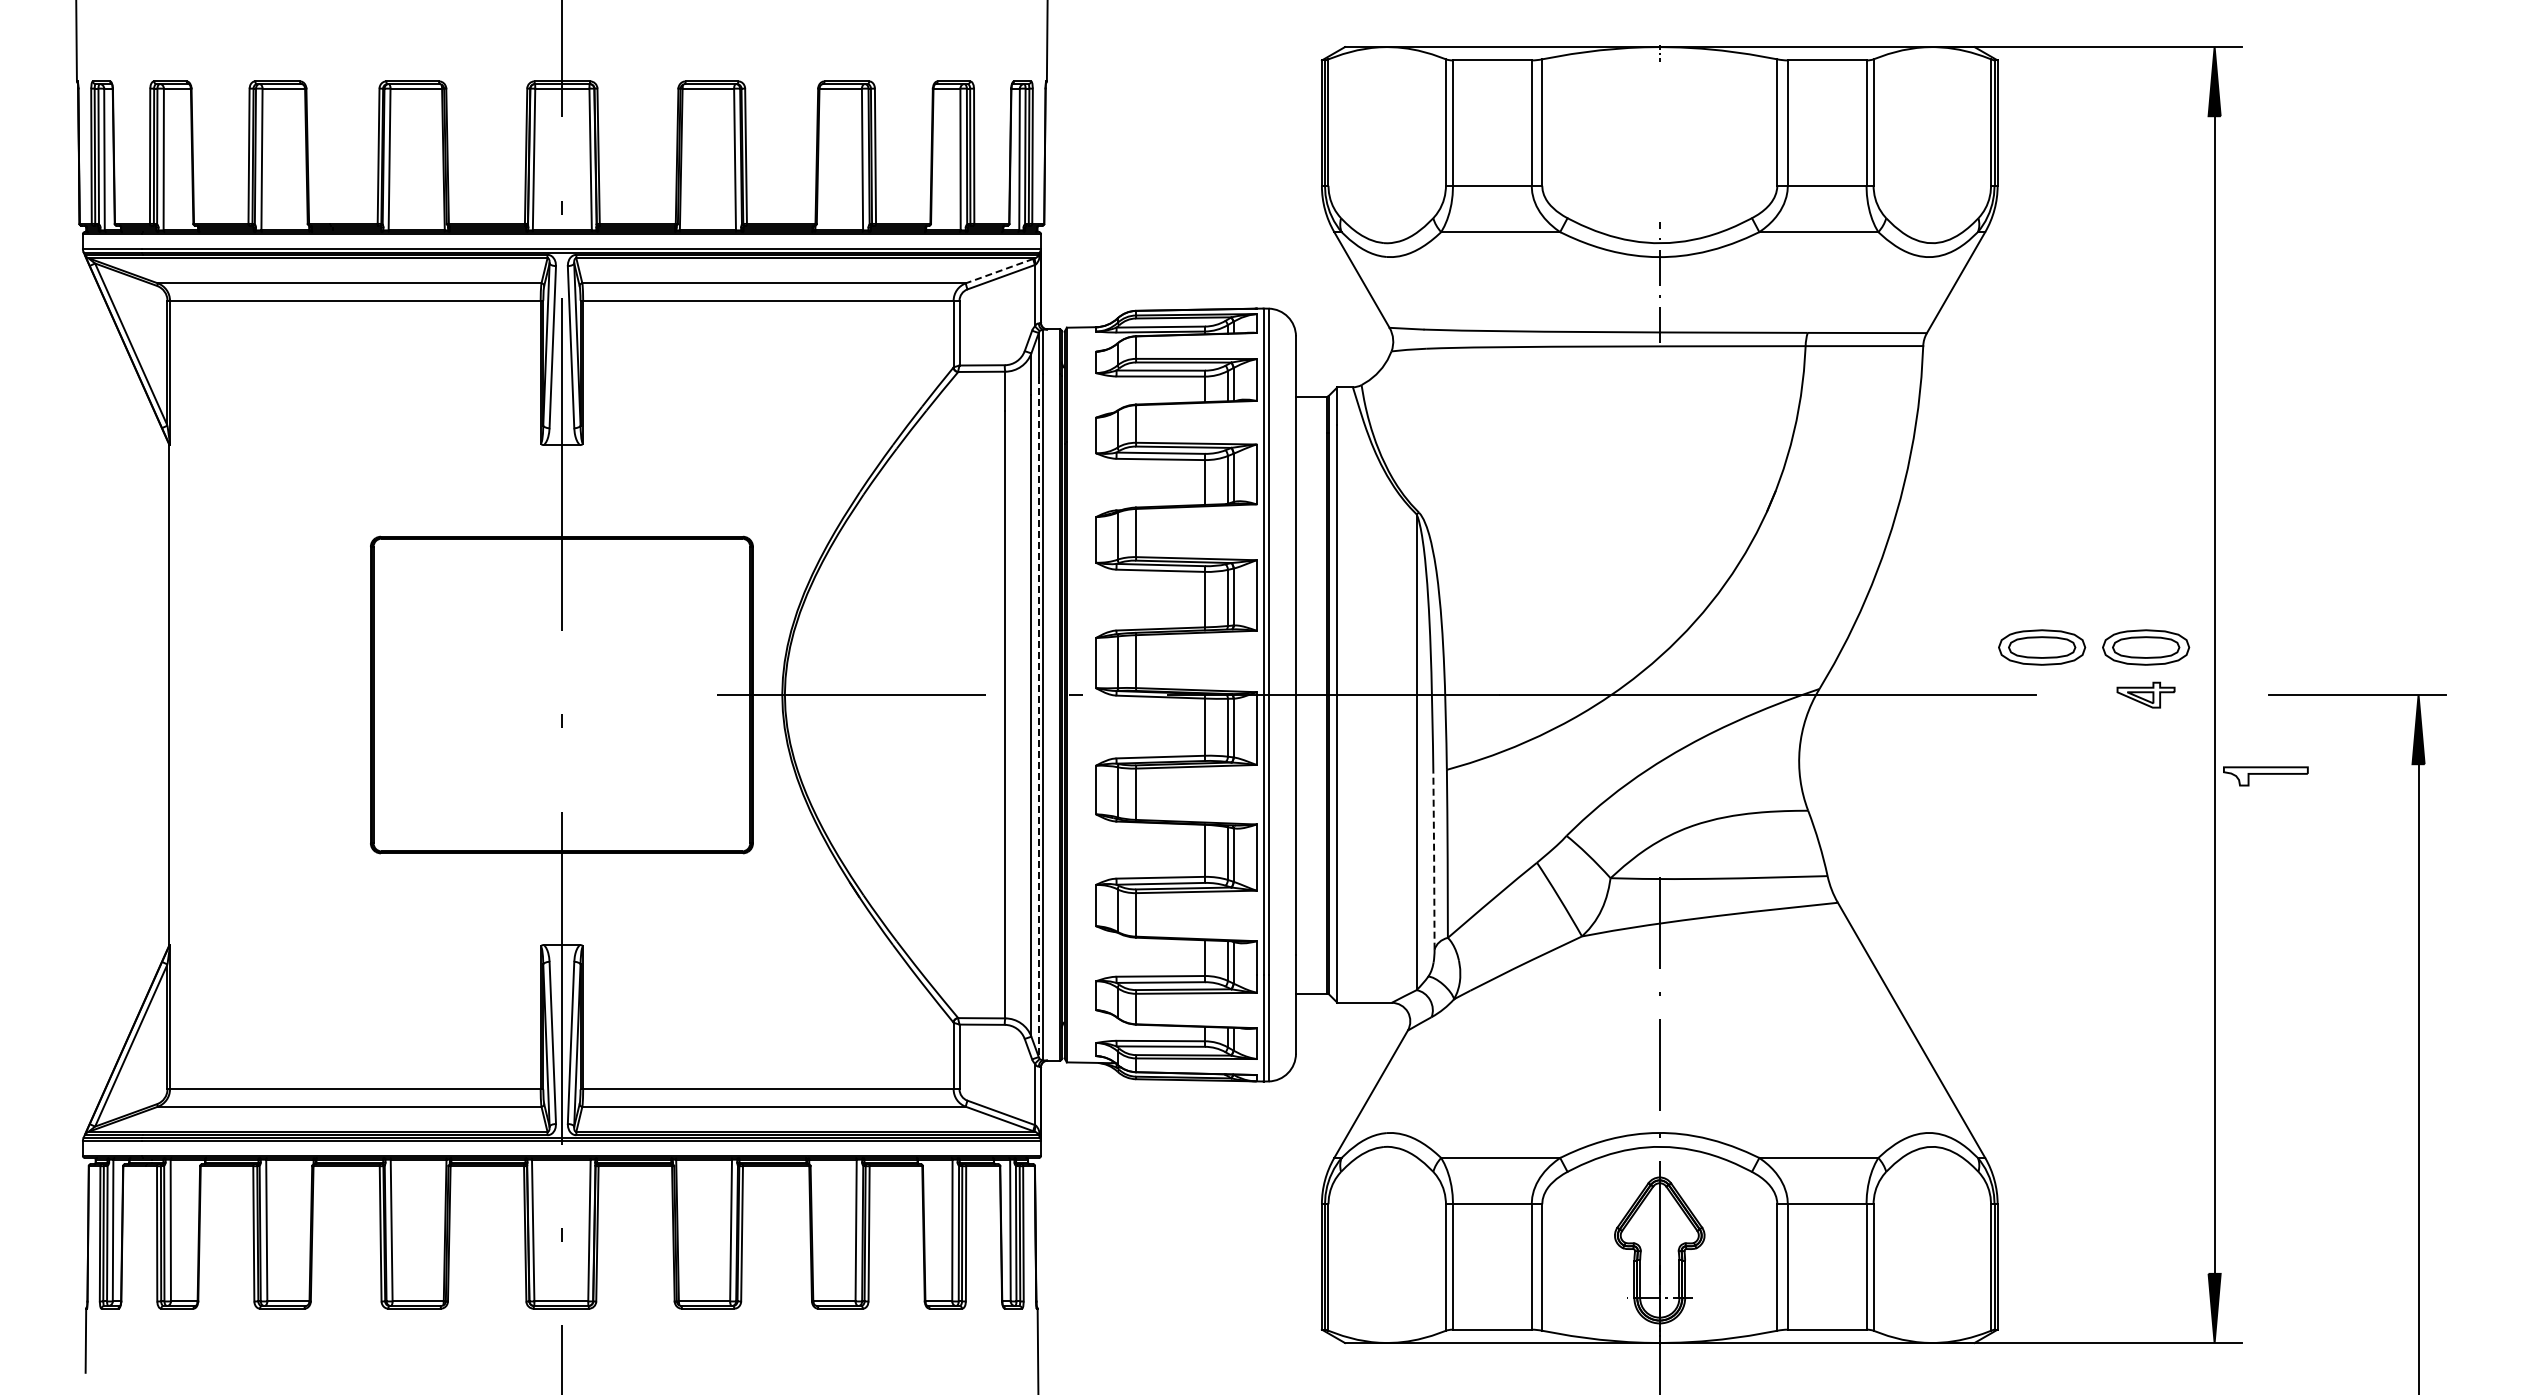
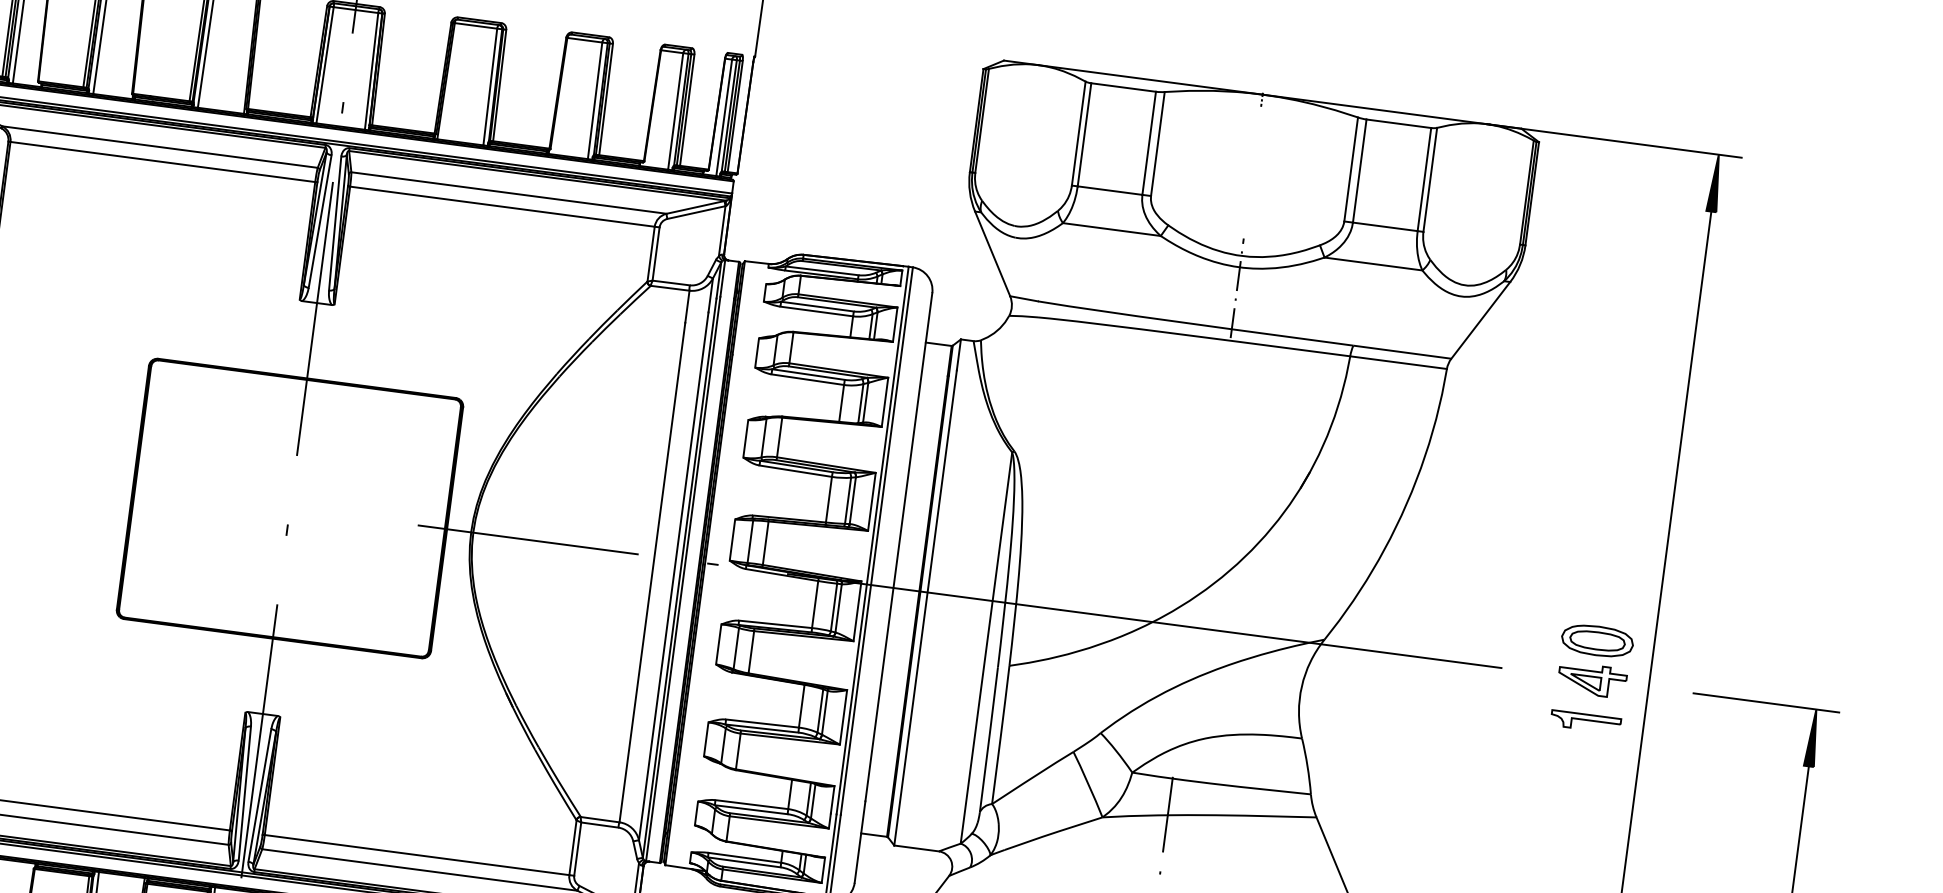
line: (999, 271) -> (695, 207), dashed -> solid
part: (2042, 647) -> (1512, 629), removed
part: (2145, 694) -> (1591, 679), size x1.43
line: (1038, 717) -> (679, 578), dashed -> solid
part: (2265, 776) -> (1585, 722), moved
line: (1434, 861) -> (989, 739), dashed -> solid

